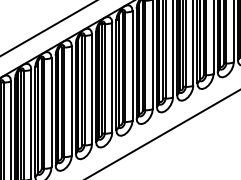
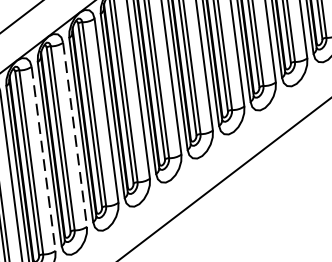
line: (71, 100) -> (74, 134), solid -> dashed
line: (51, 112) -> (43, 158), solid -> dashed

